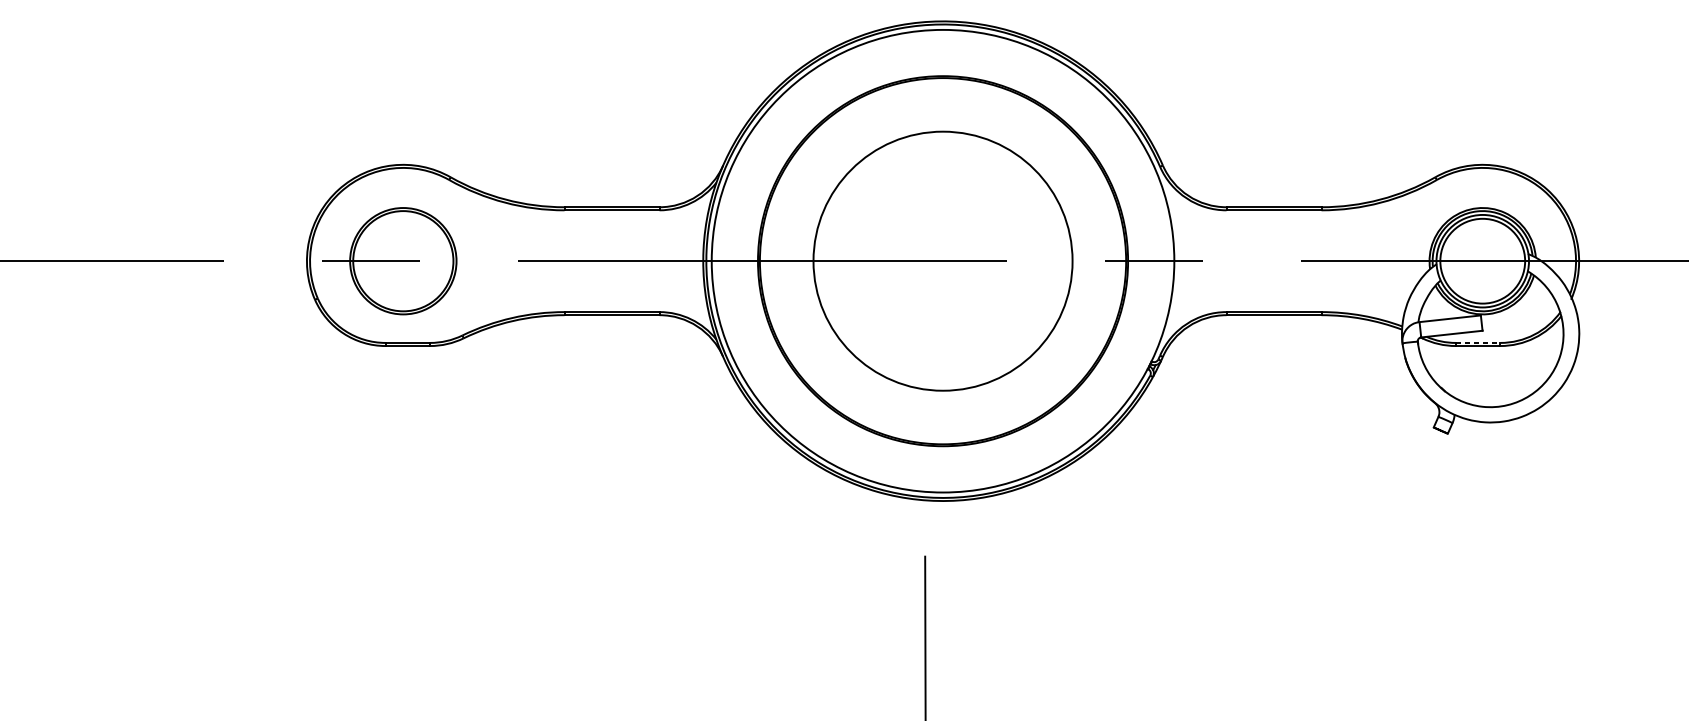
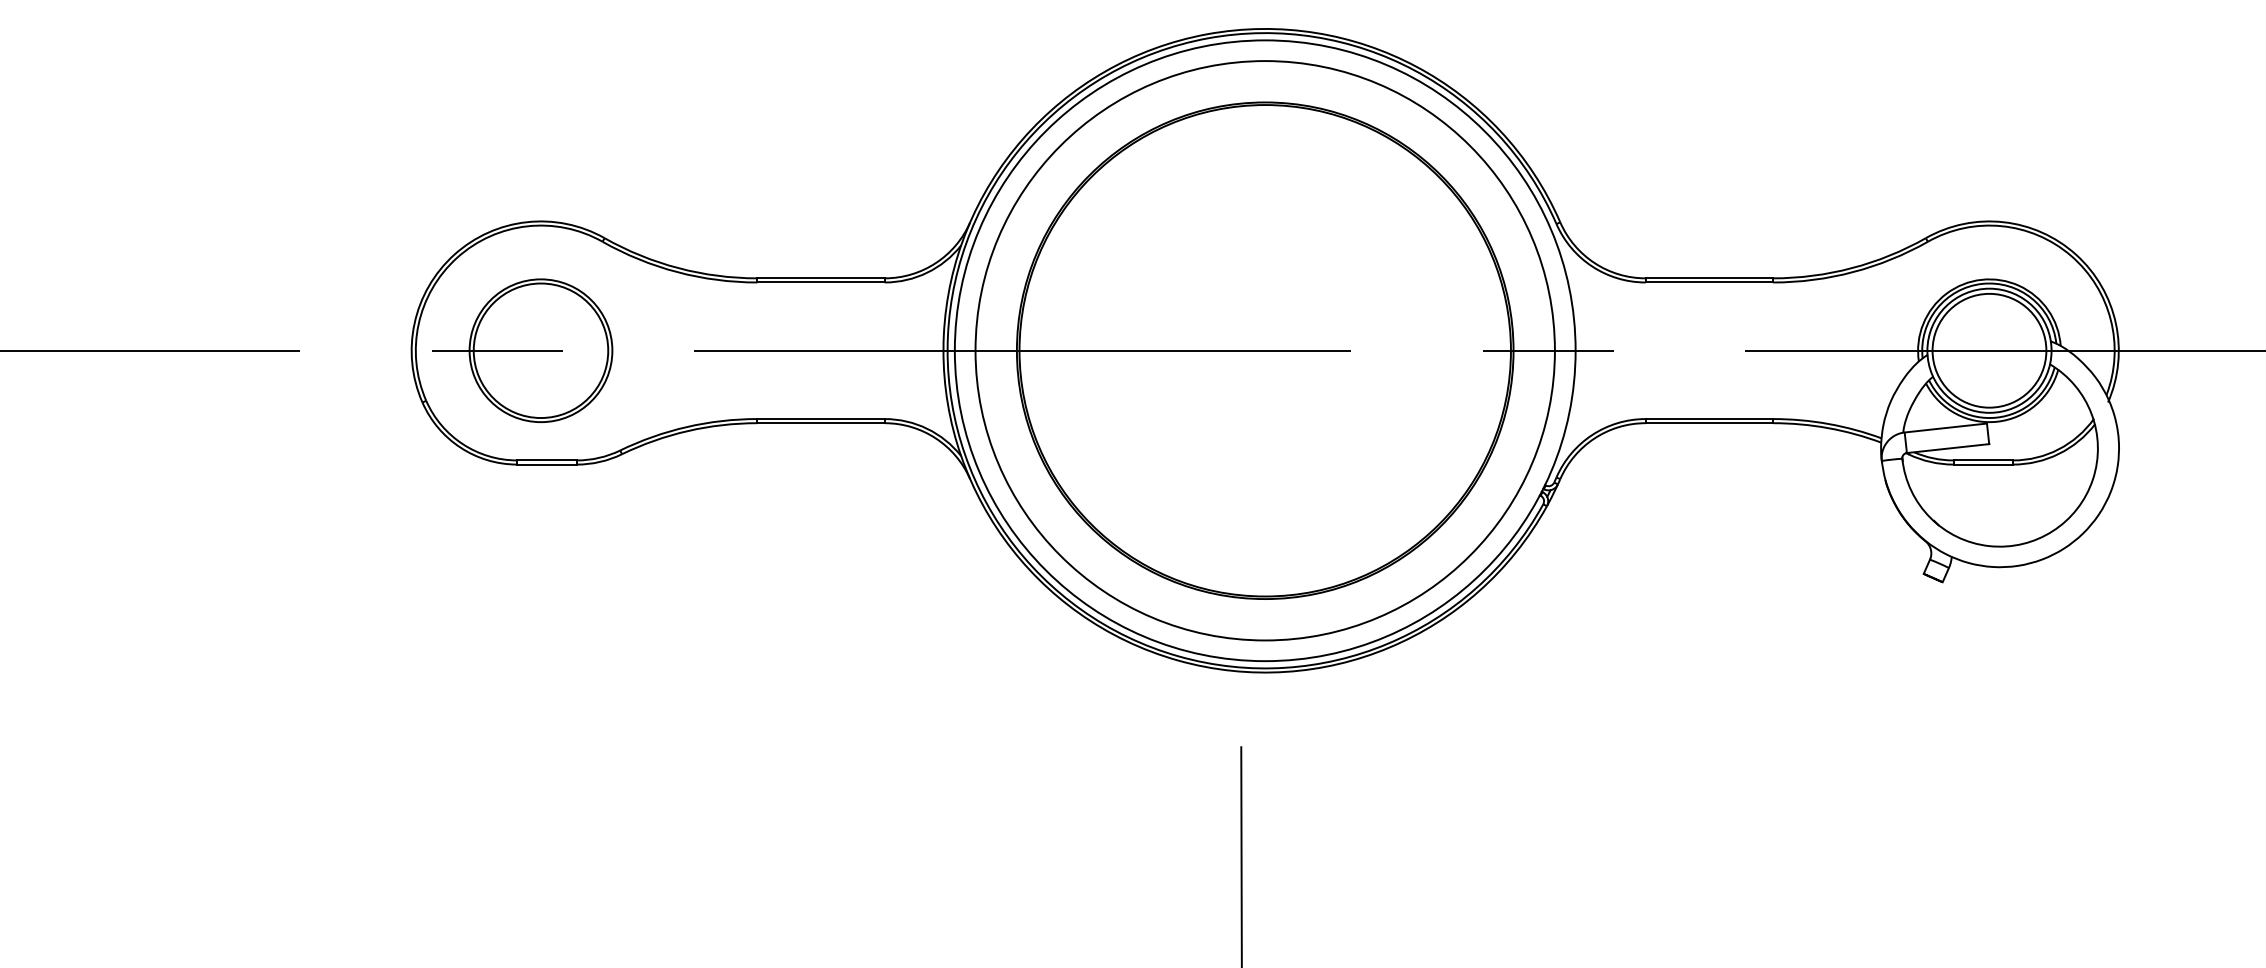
circle: (942, 261) -> (1264, 350), size x1.67
line: (1478, 342) -> (1983, 460), dashed -> solid

